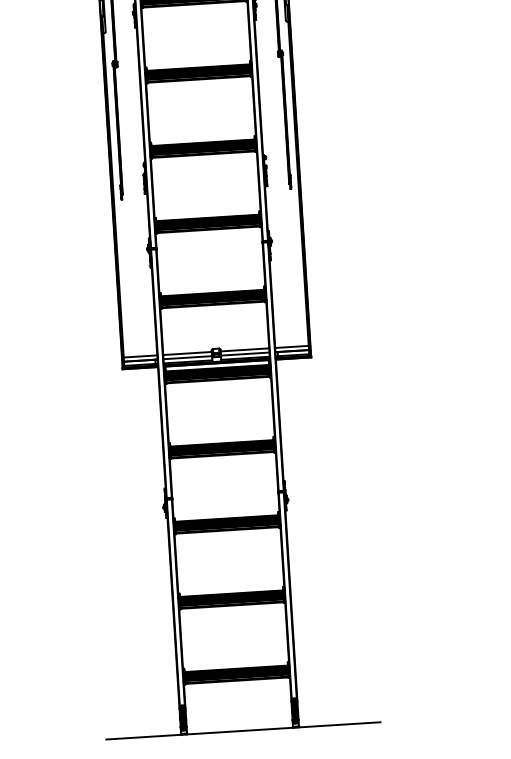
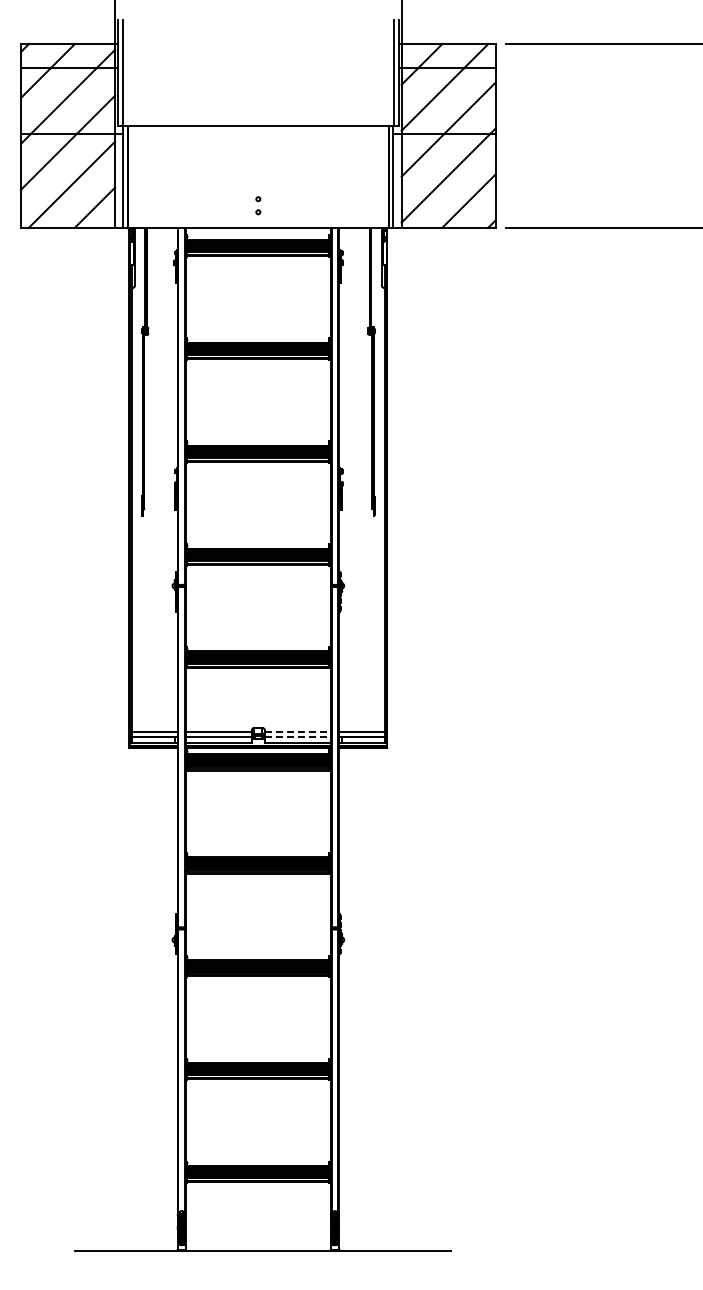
line: (245, 349) -> (298, 731), solid -> dashed
line: (245, 354) -> (298, 737), solid -> dashed

